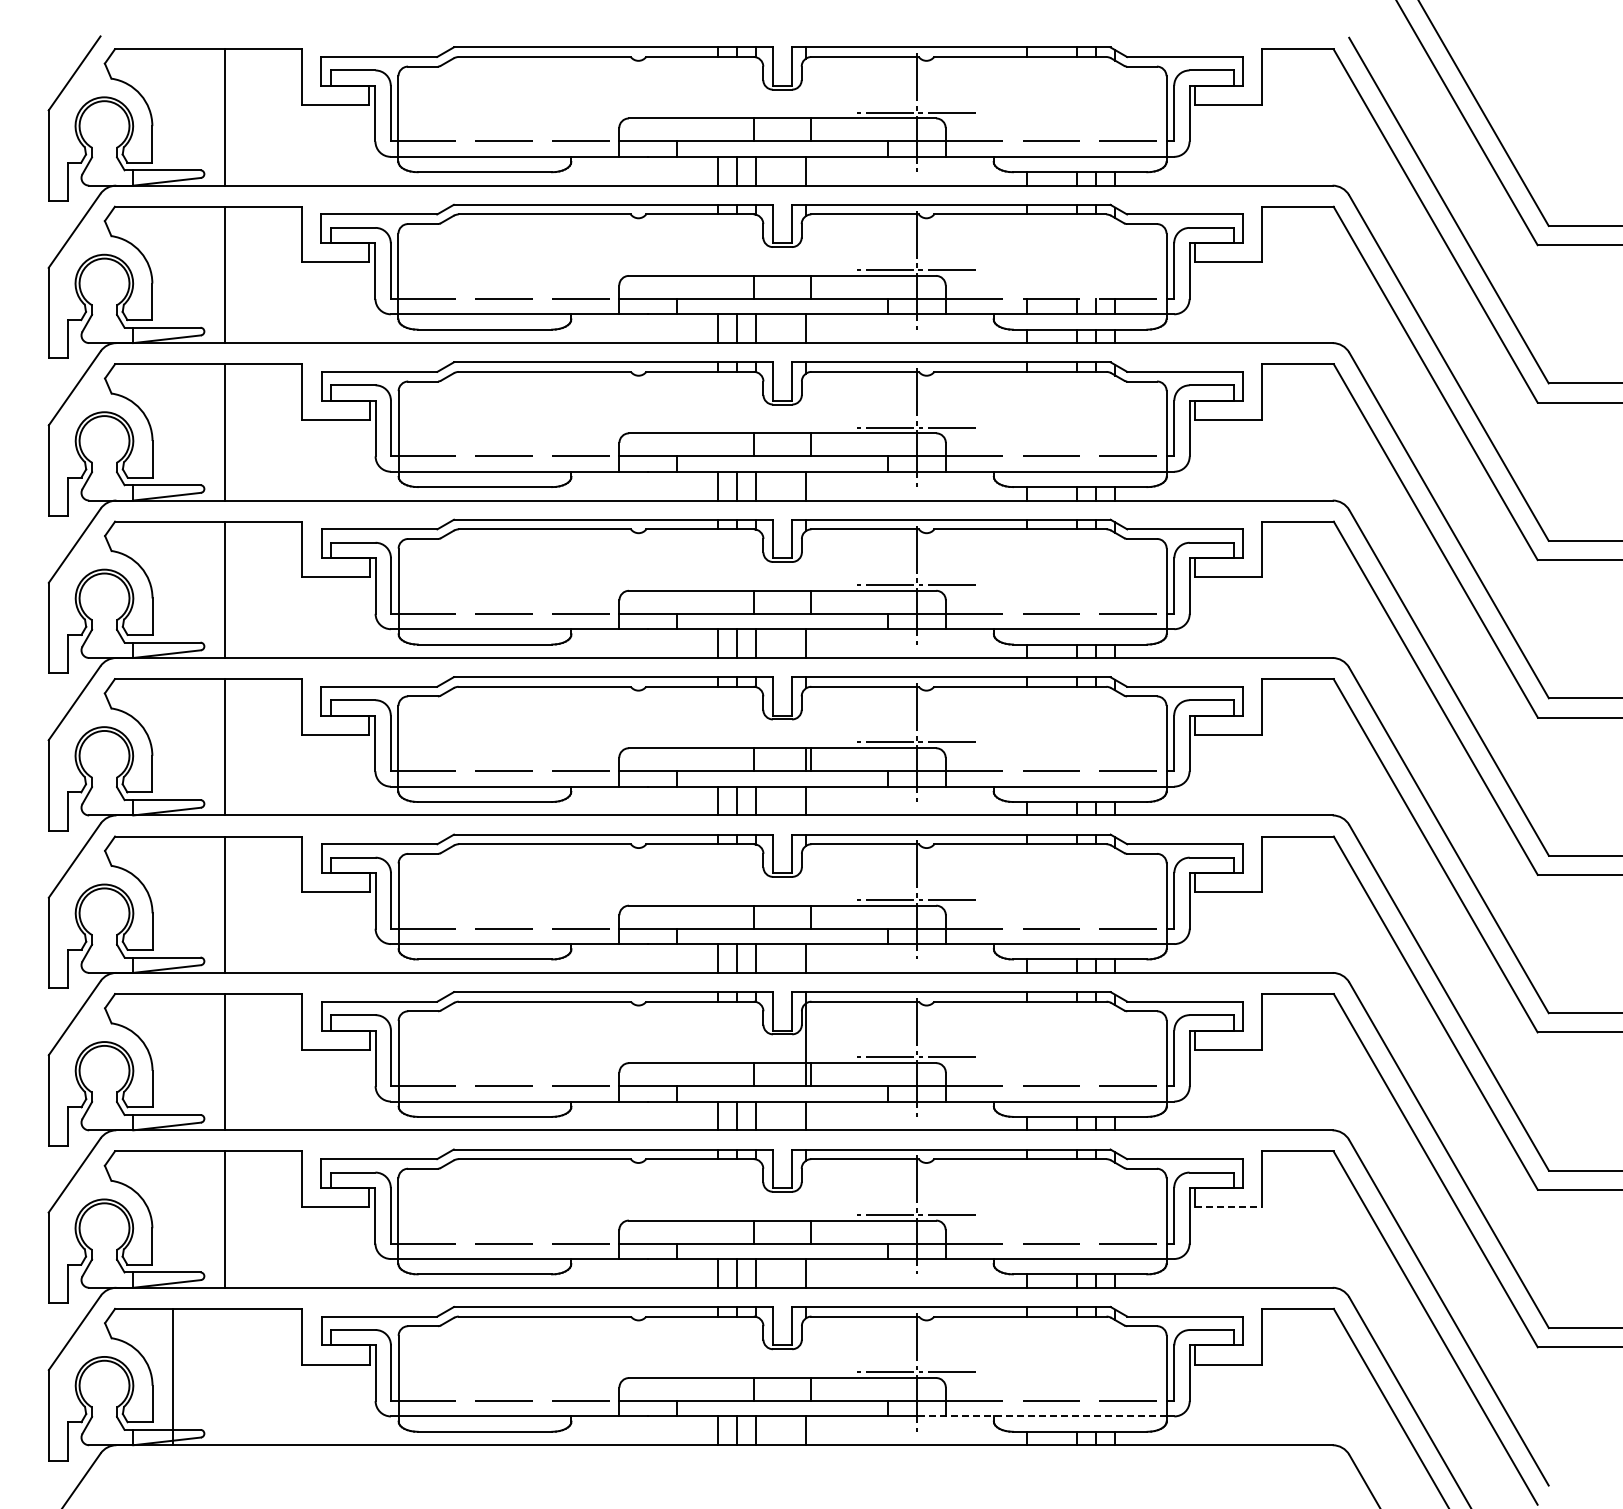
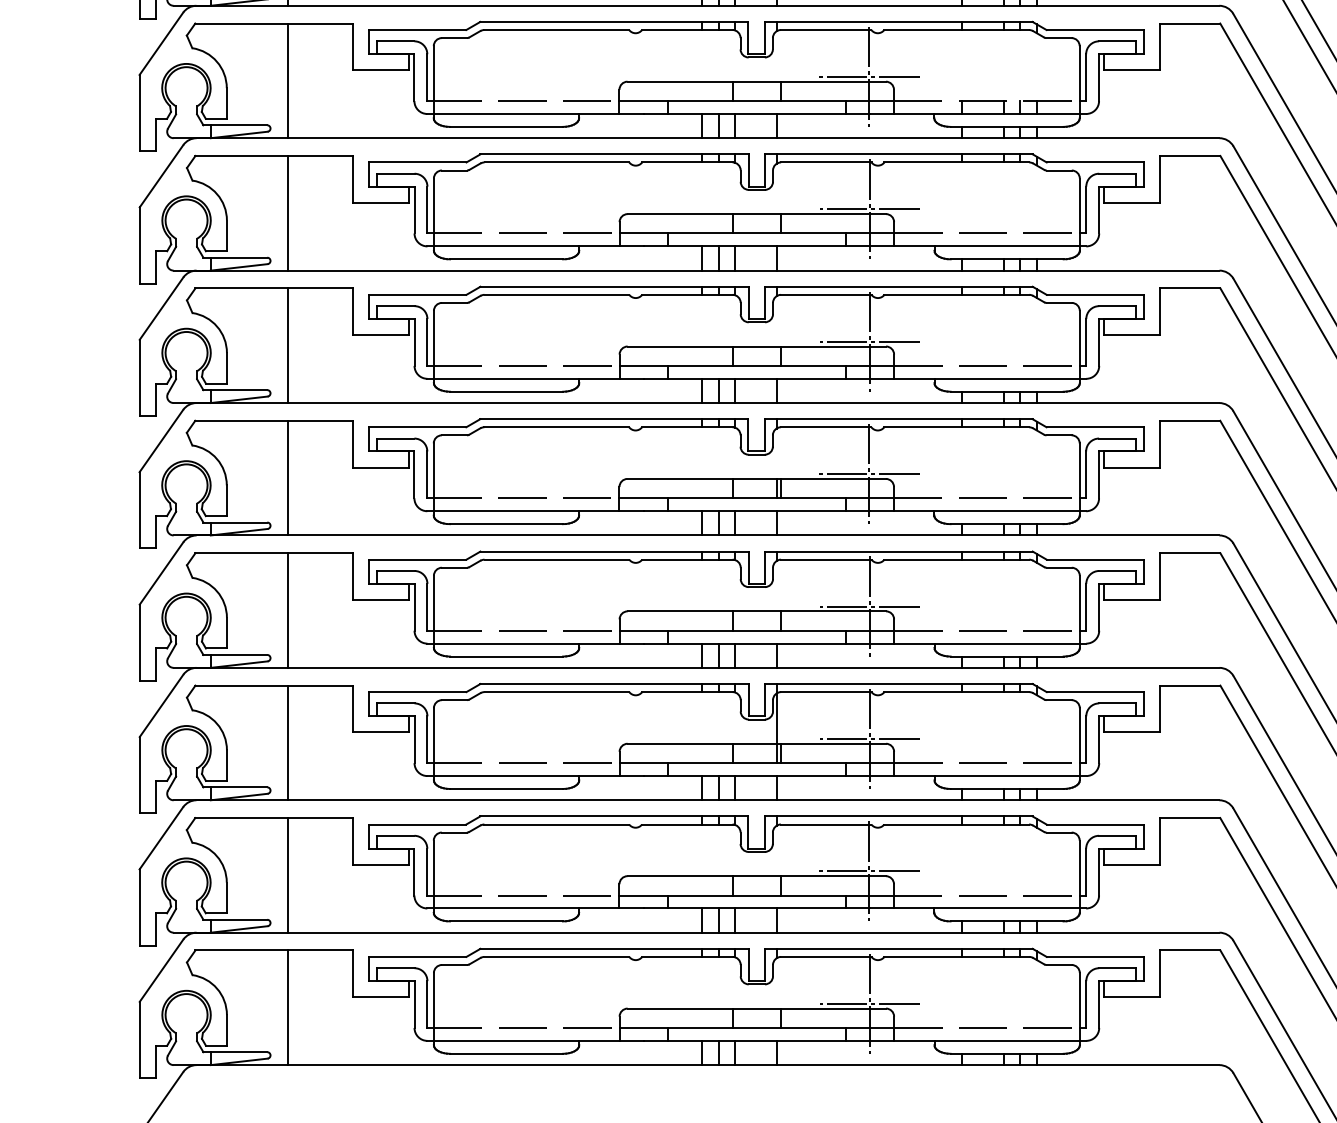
line: (1228, 1207) -> (1131, 865), dashed -> solid
line: (173, 1376) -> (288, 1007), moved
line: (1041, 1416) -> (974, 1040), dashed -> solid

